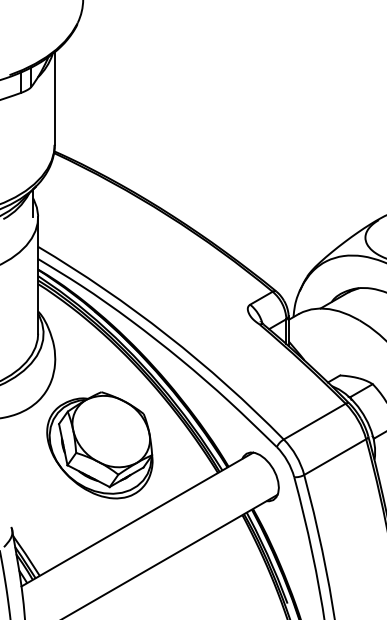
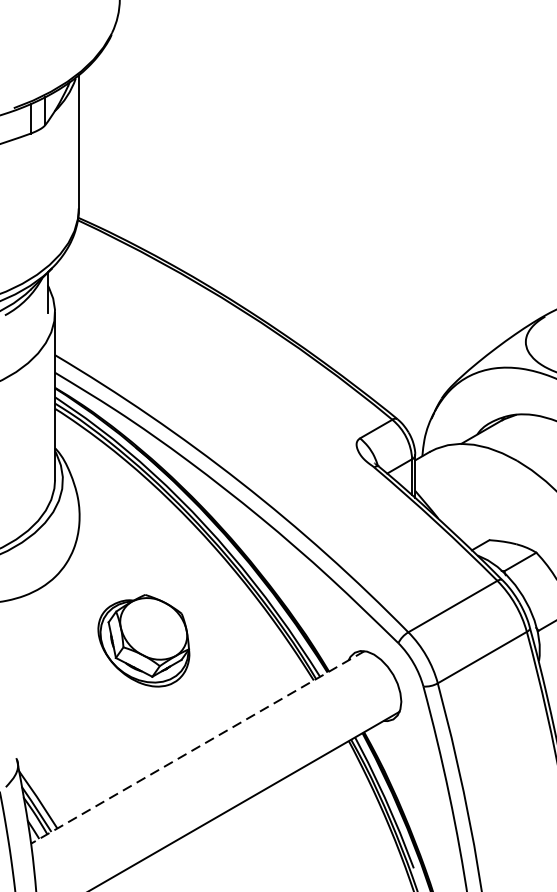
part: (99, 445) -> (143, 640), size x0.6
line: (137, 519) -> (197, 747), solid -> dashed

